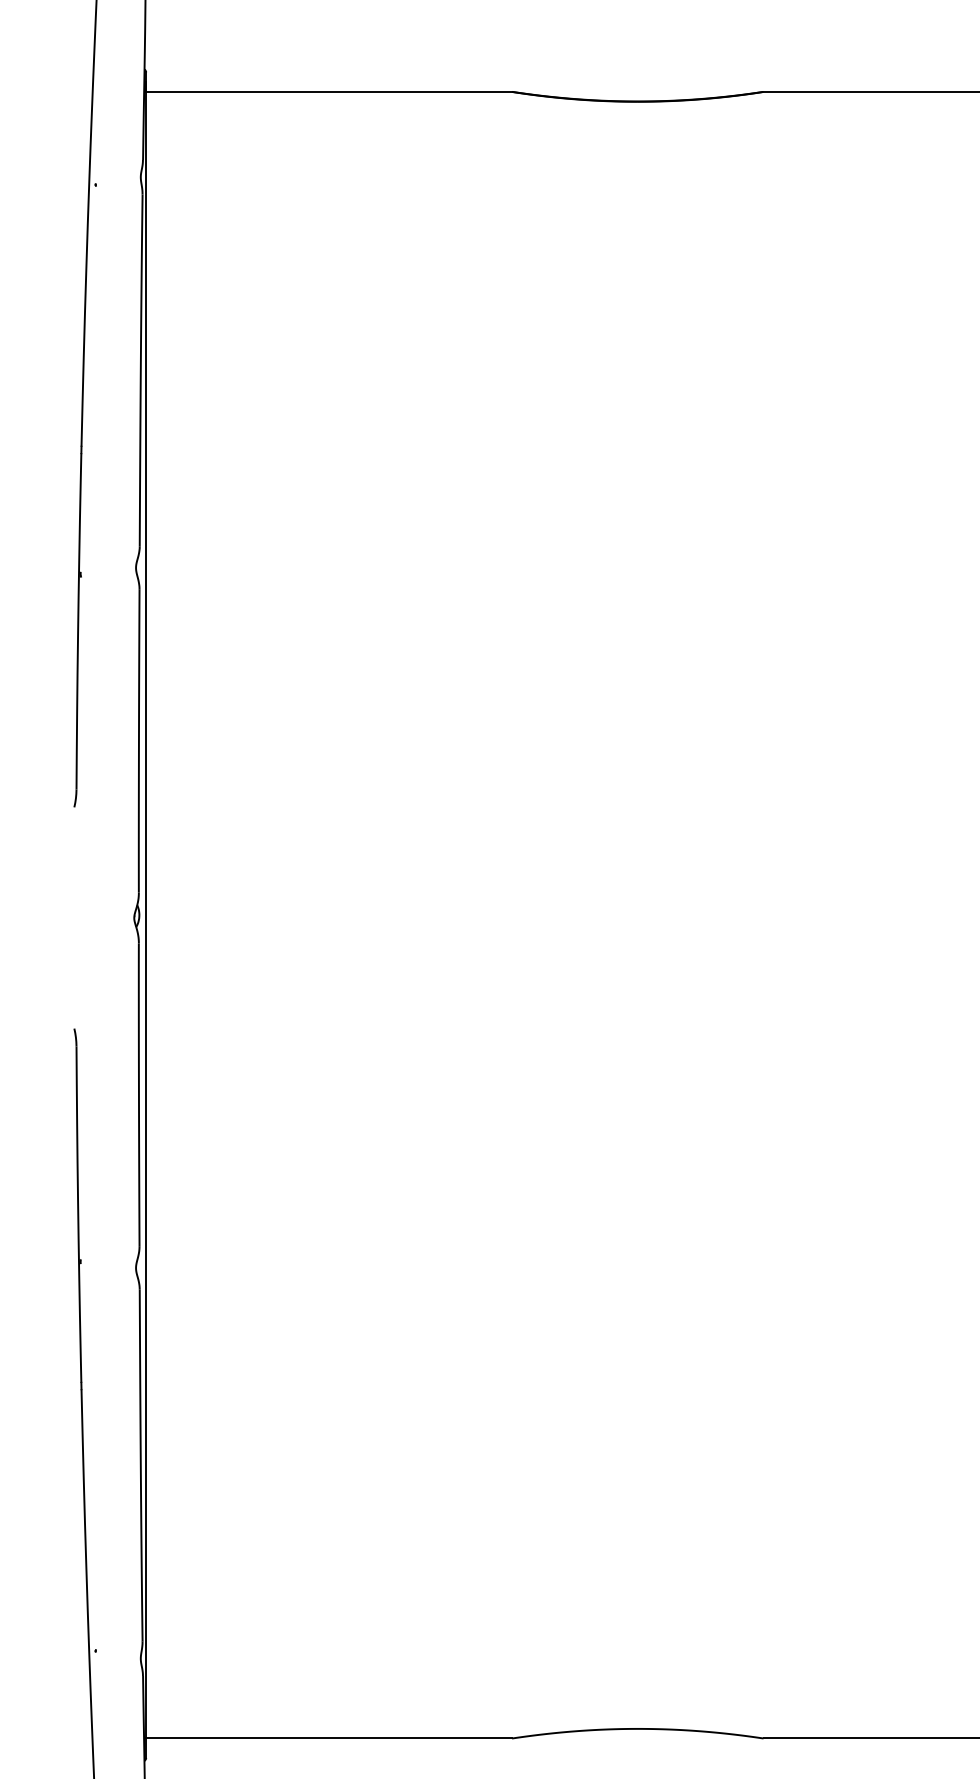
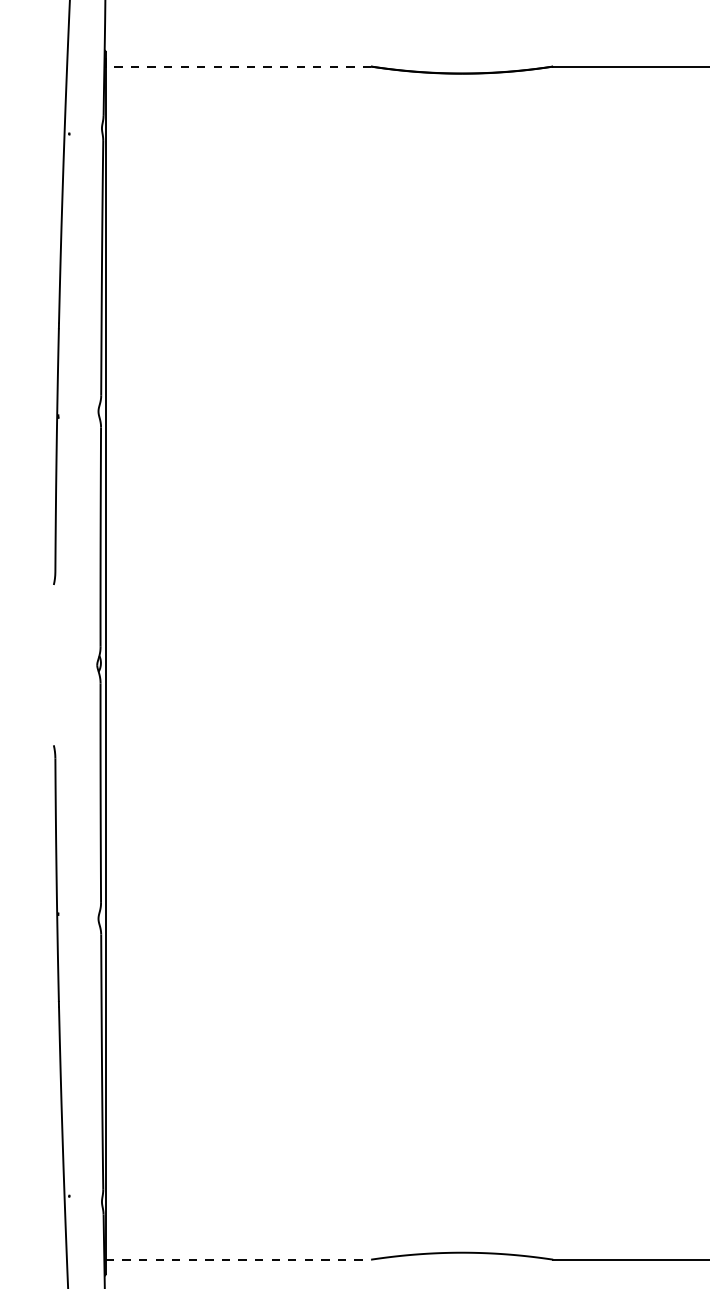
line: (329, 91) -> (238, 66), solid -> dashed
line: (329, 1738) -> (238, 1259), solid -> dashed

